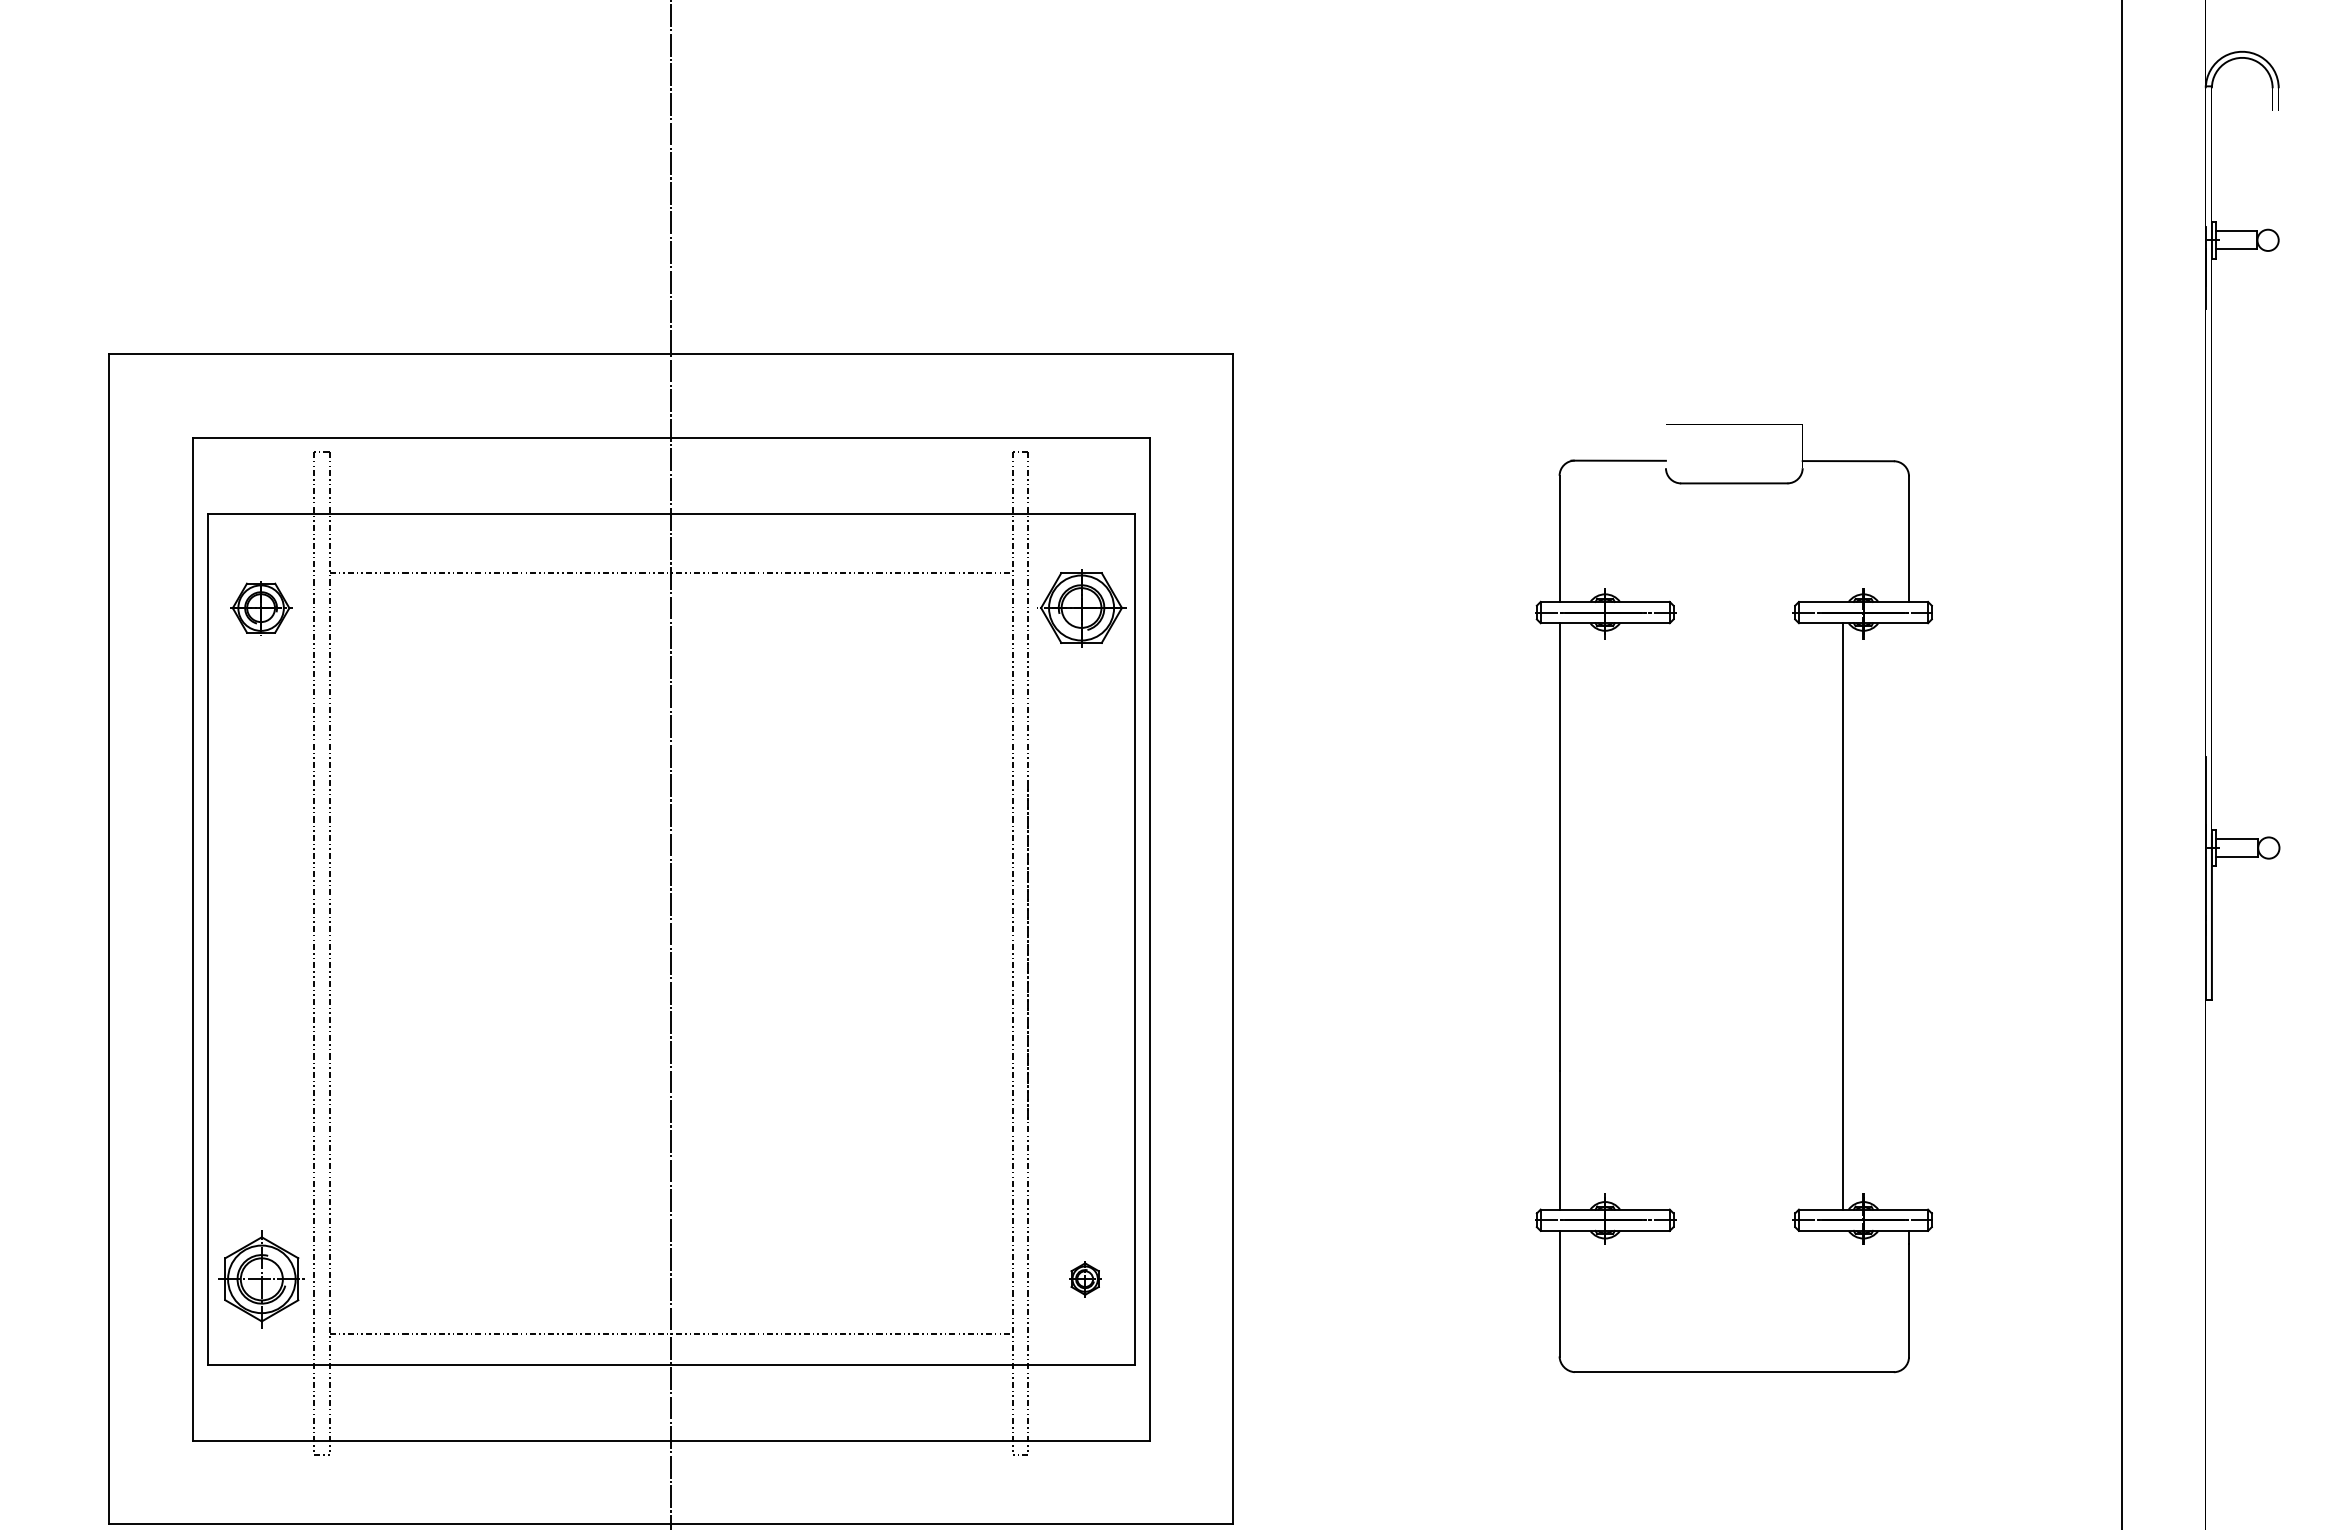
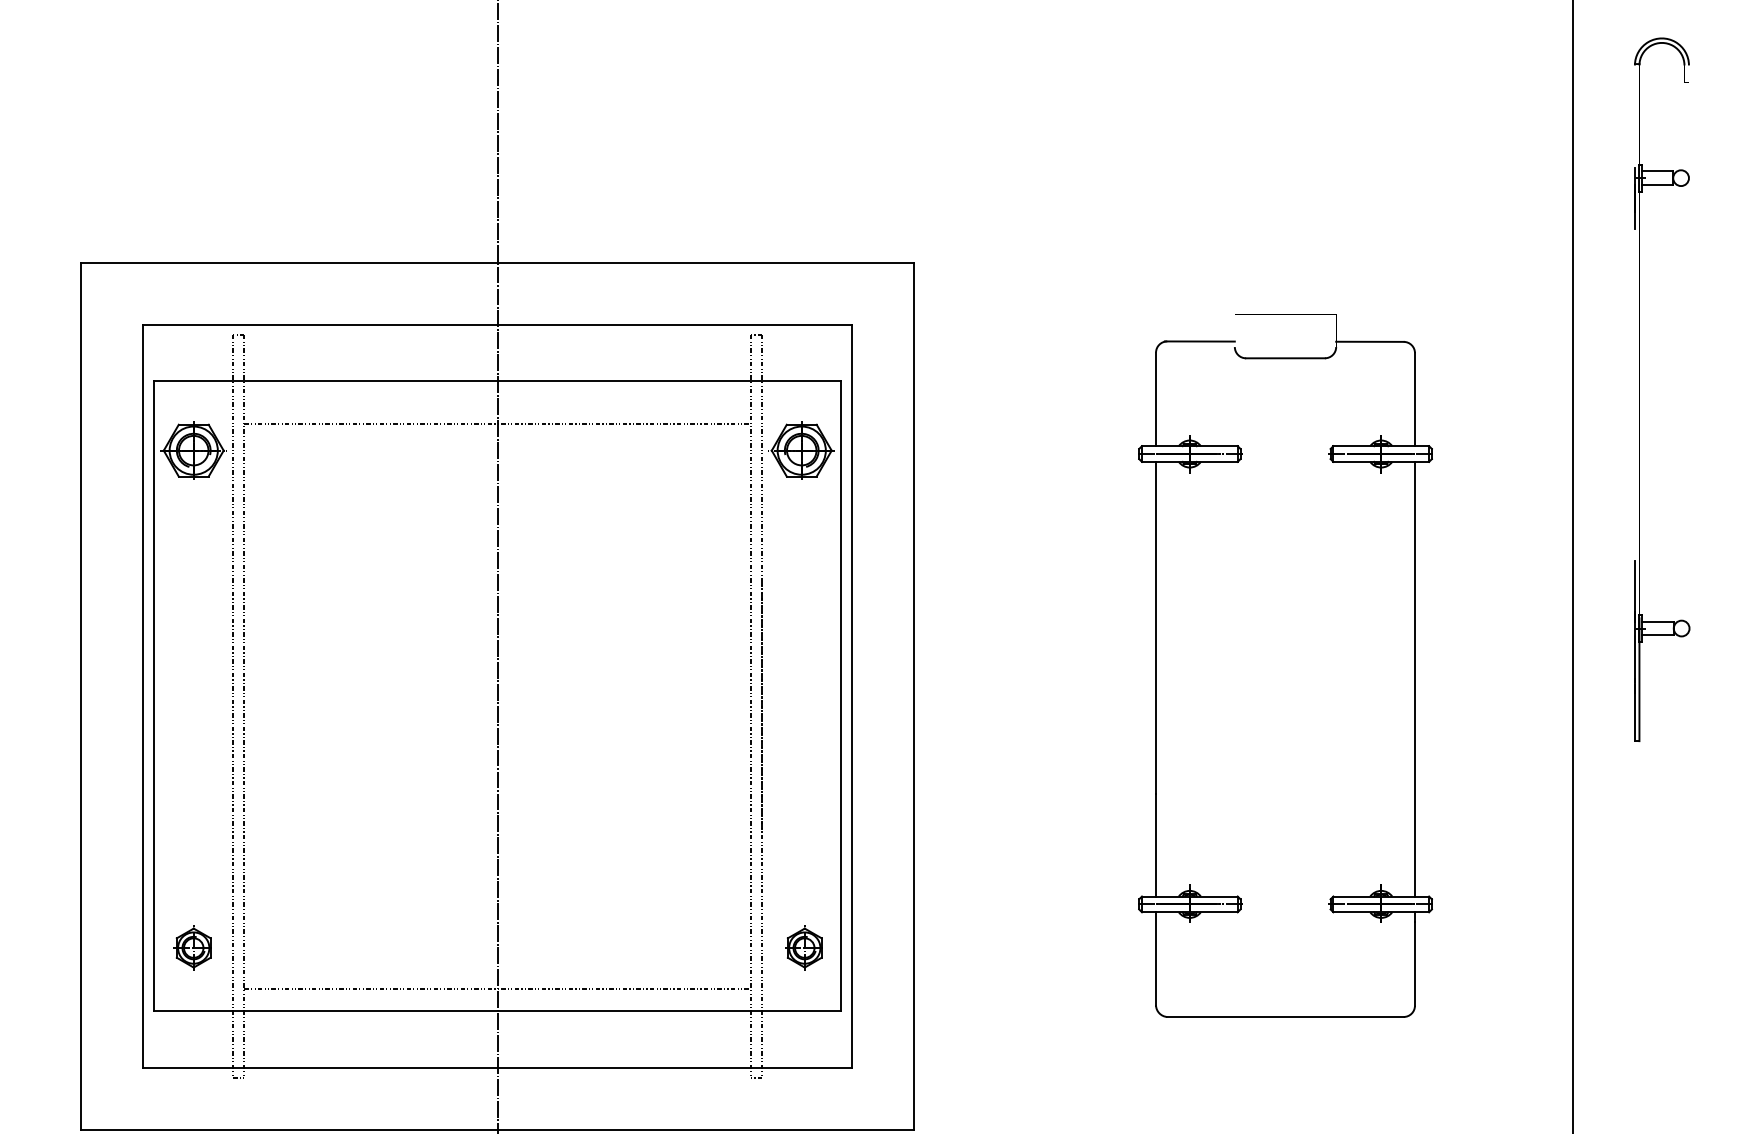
part: (260, 608) -> (193, 451), size x1.43
line: (1843, 916) -> (1415, 679), moved
part: (259, 1278) -> (192, 947), size x0.62
part: (1084, 1278) -> (803, 947), size x1.67

